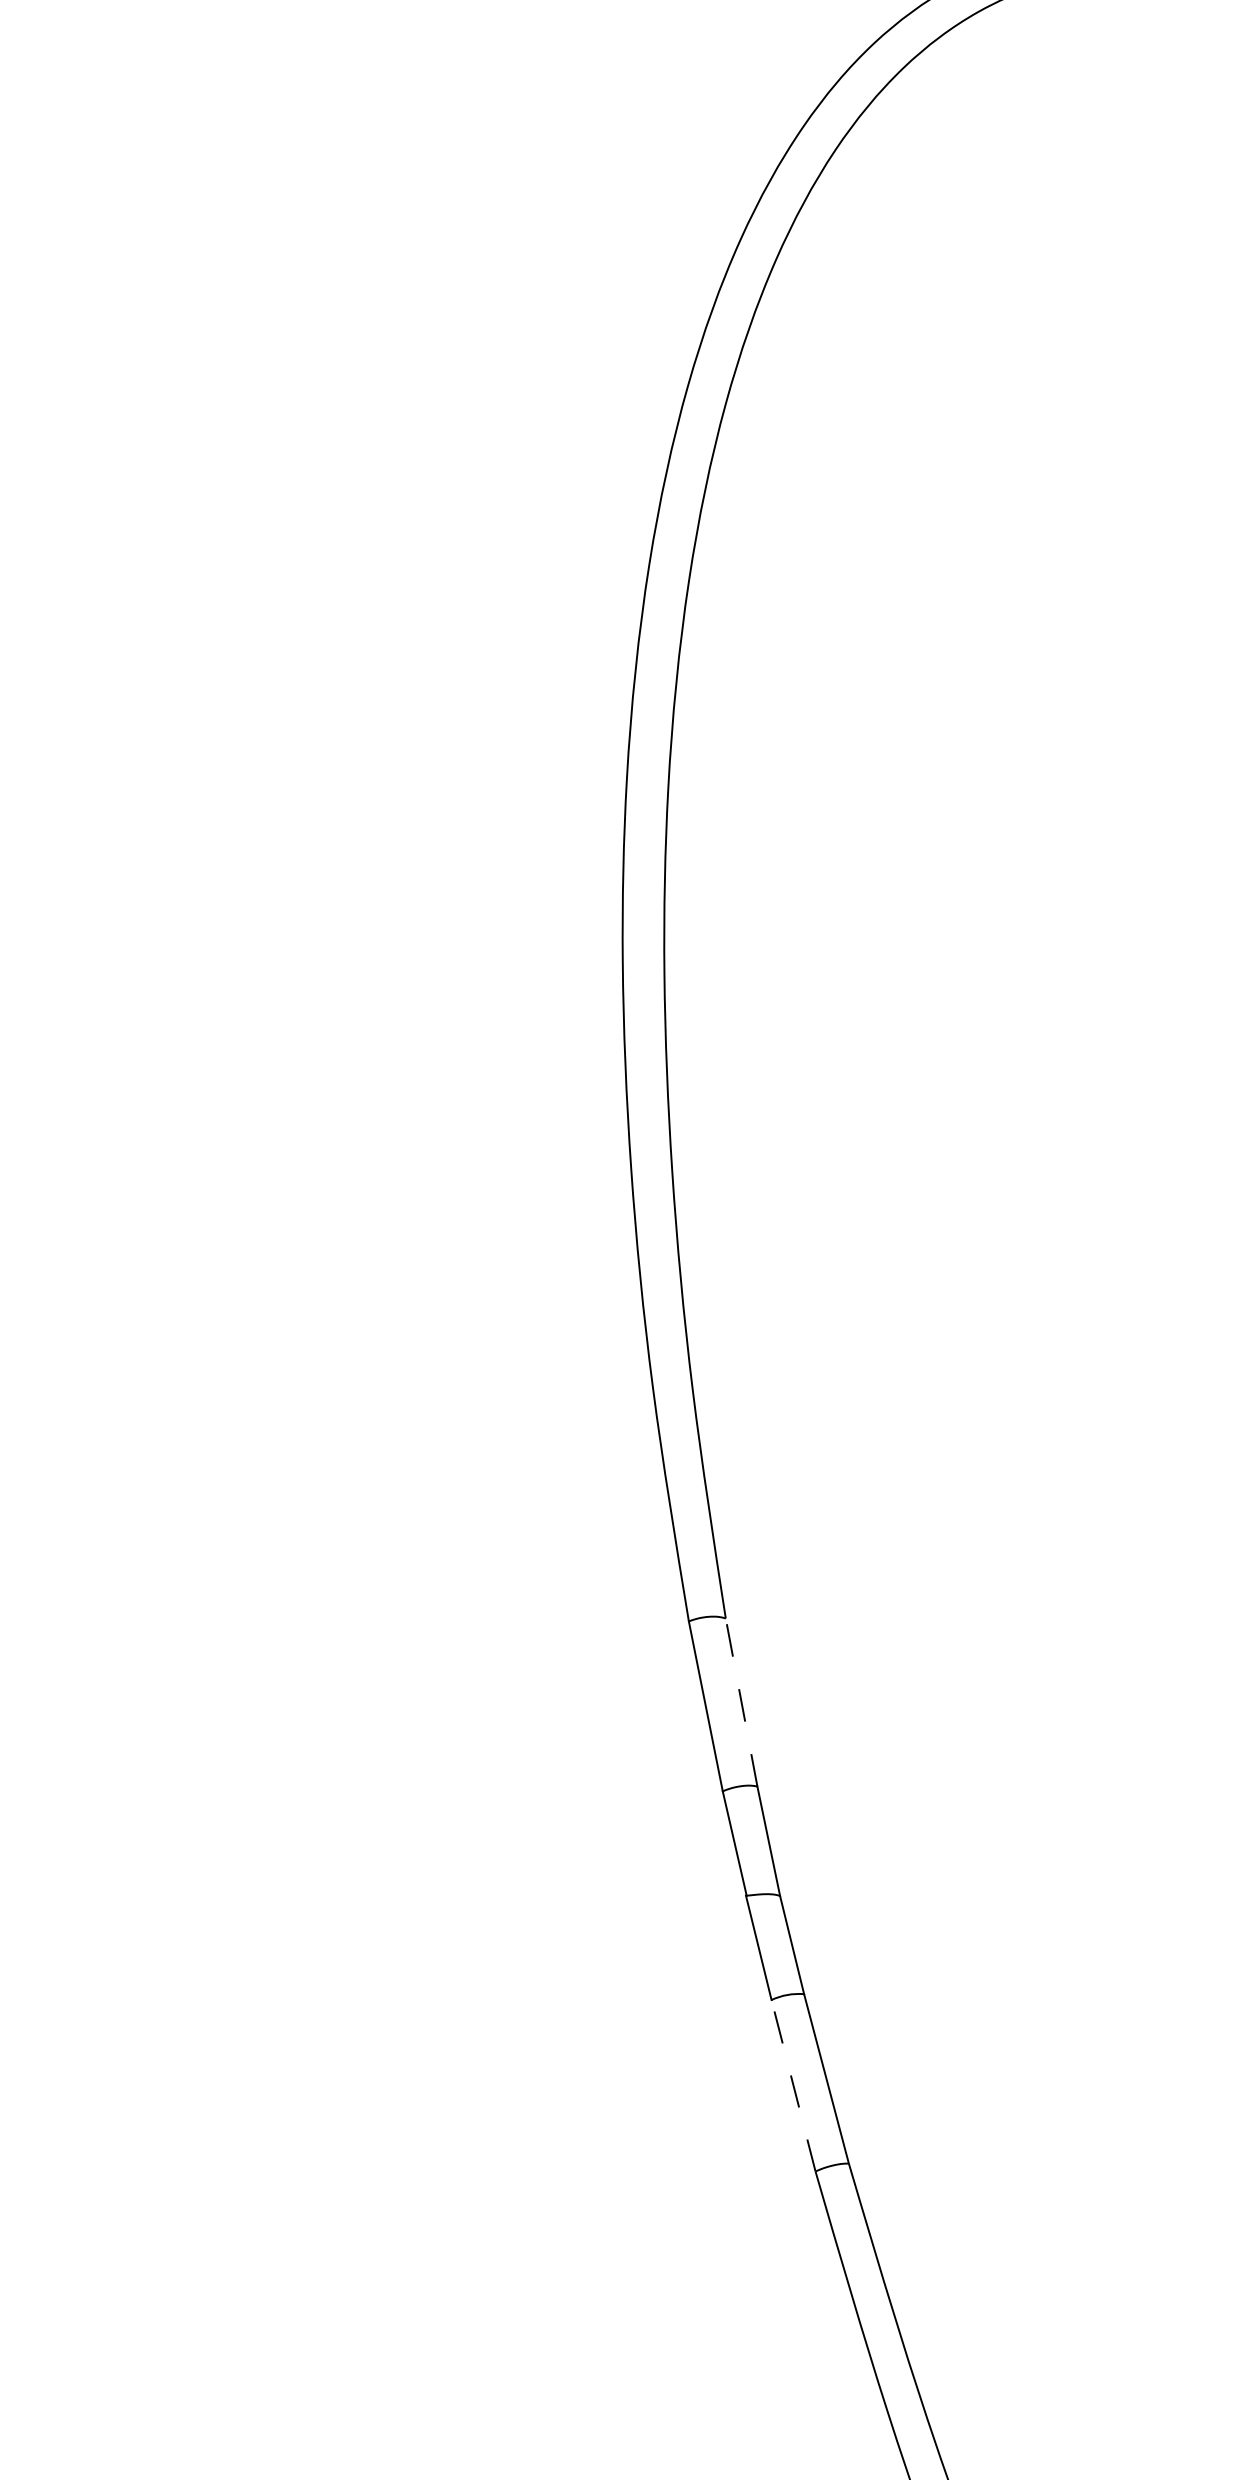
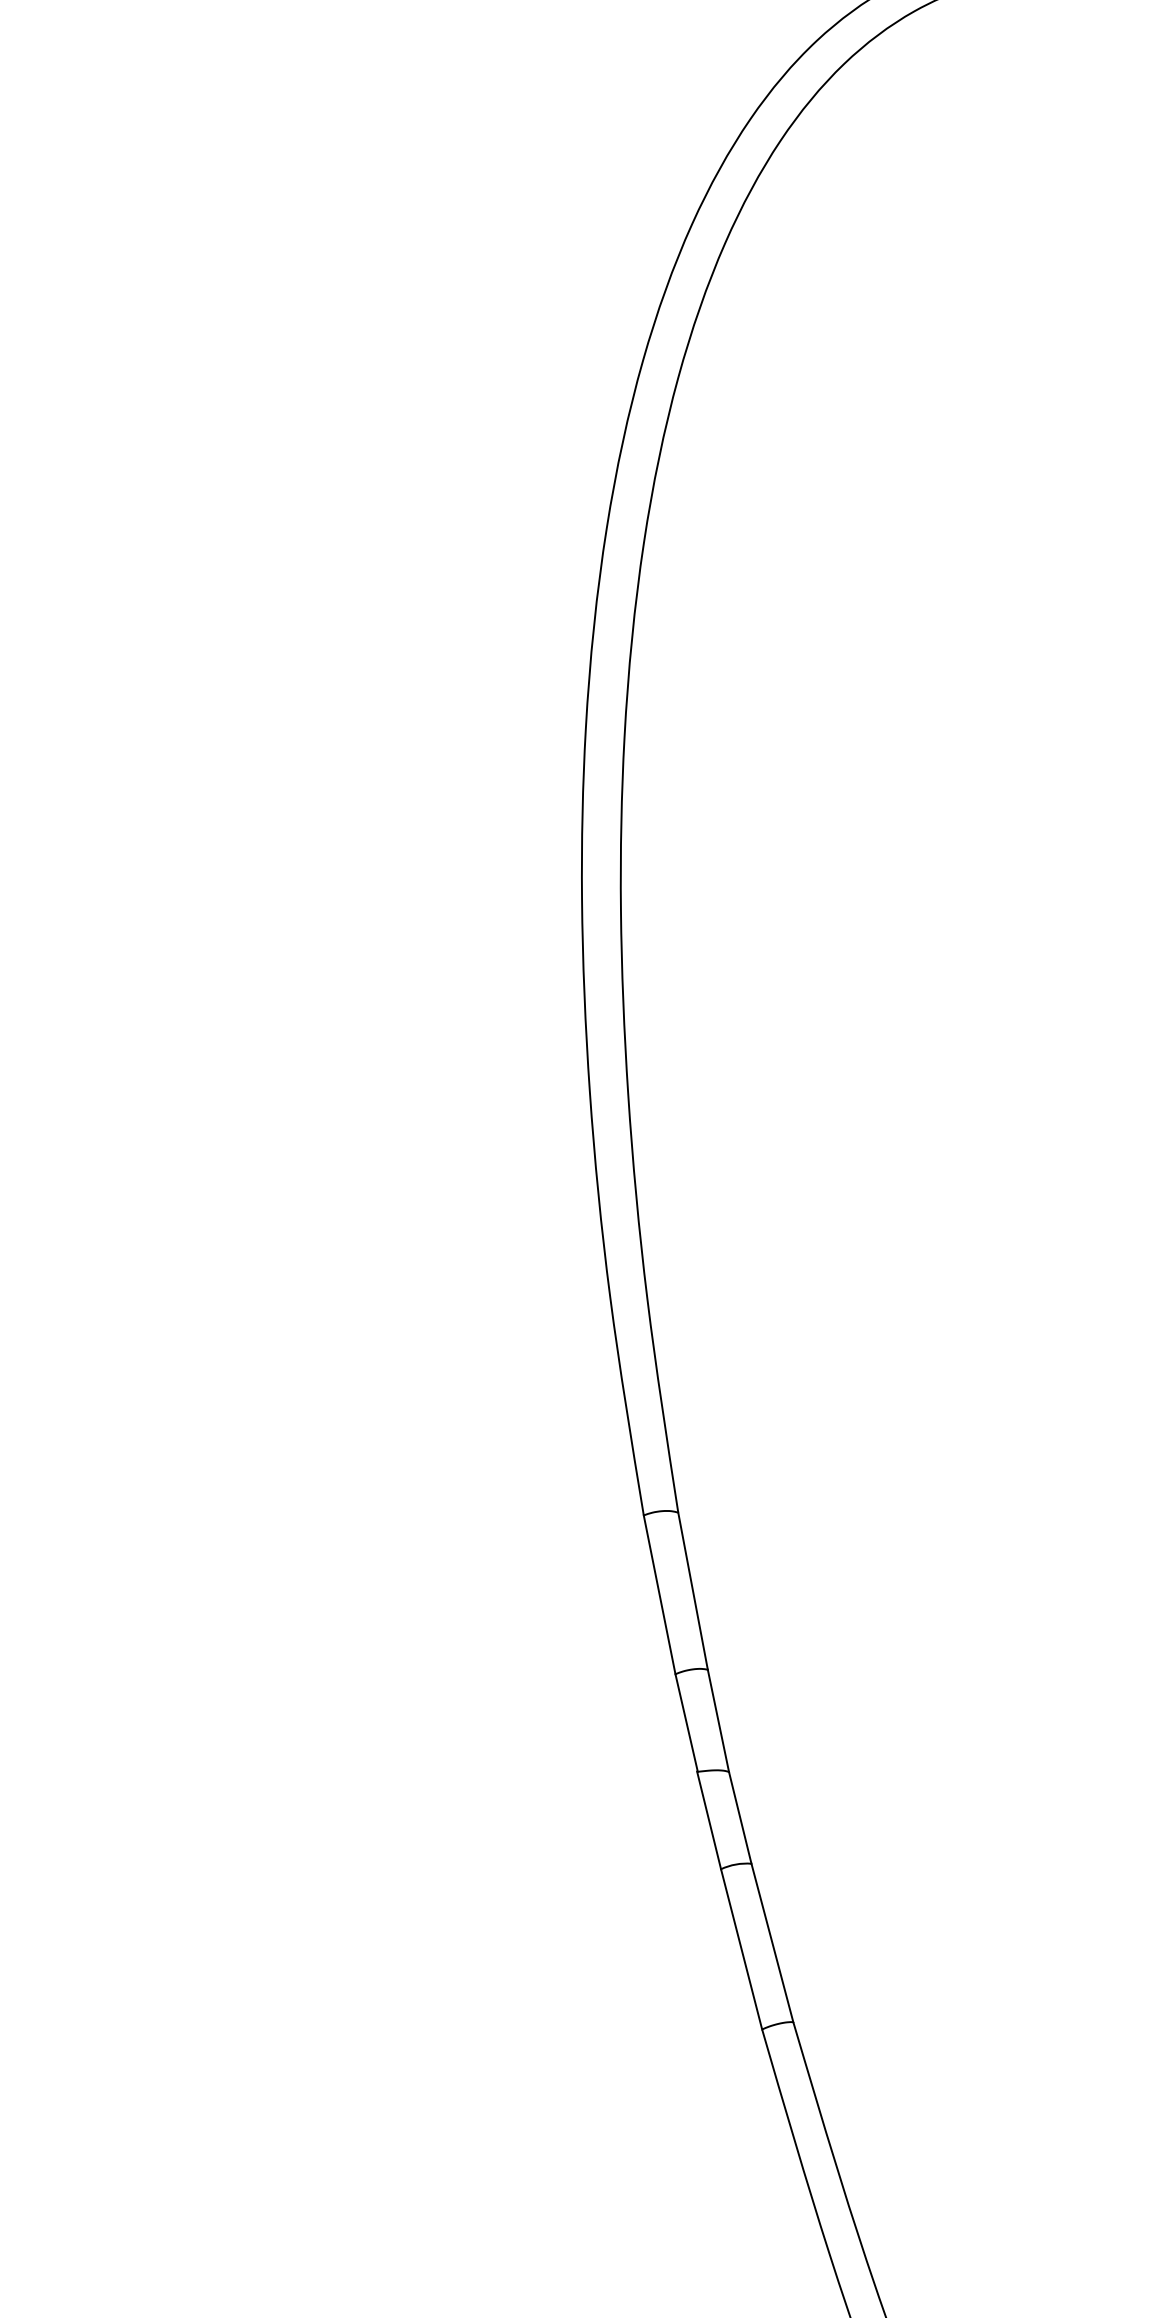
line: (742, 1702) -> (693, 1591), dashed -> solid
line: (793, 2085) -> (741, 1949), dashed -> solid

